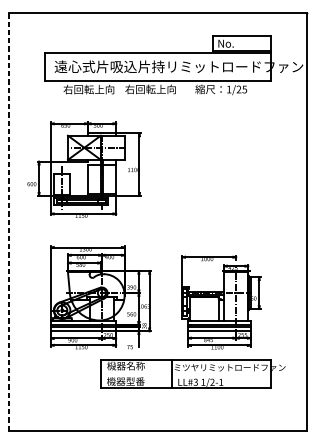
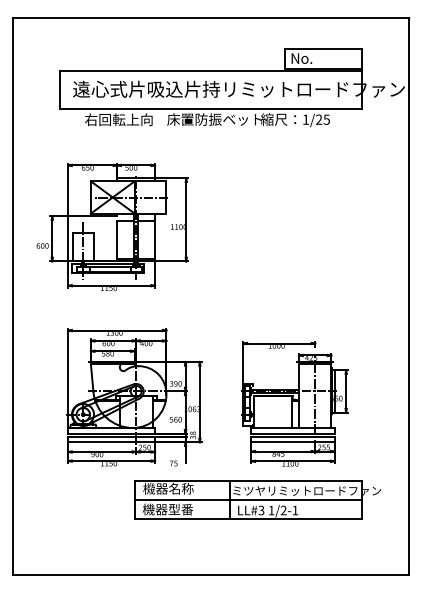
text: (160, 89) -> (214, 119), 右回転上向 -> 床置防振ベット
line: (9, 222) -> (12, 296), dashed -> solid
line: (186, 374) -> (248, 499), added

